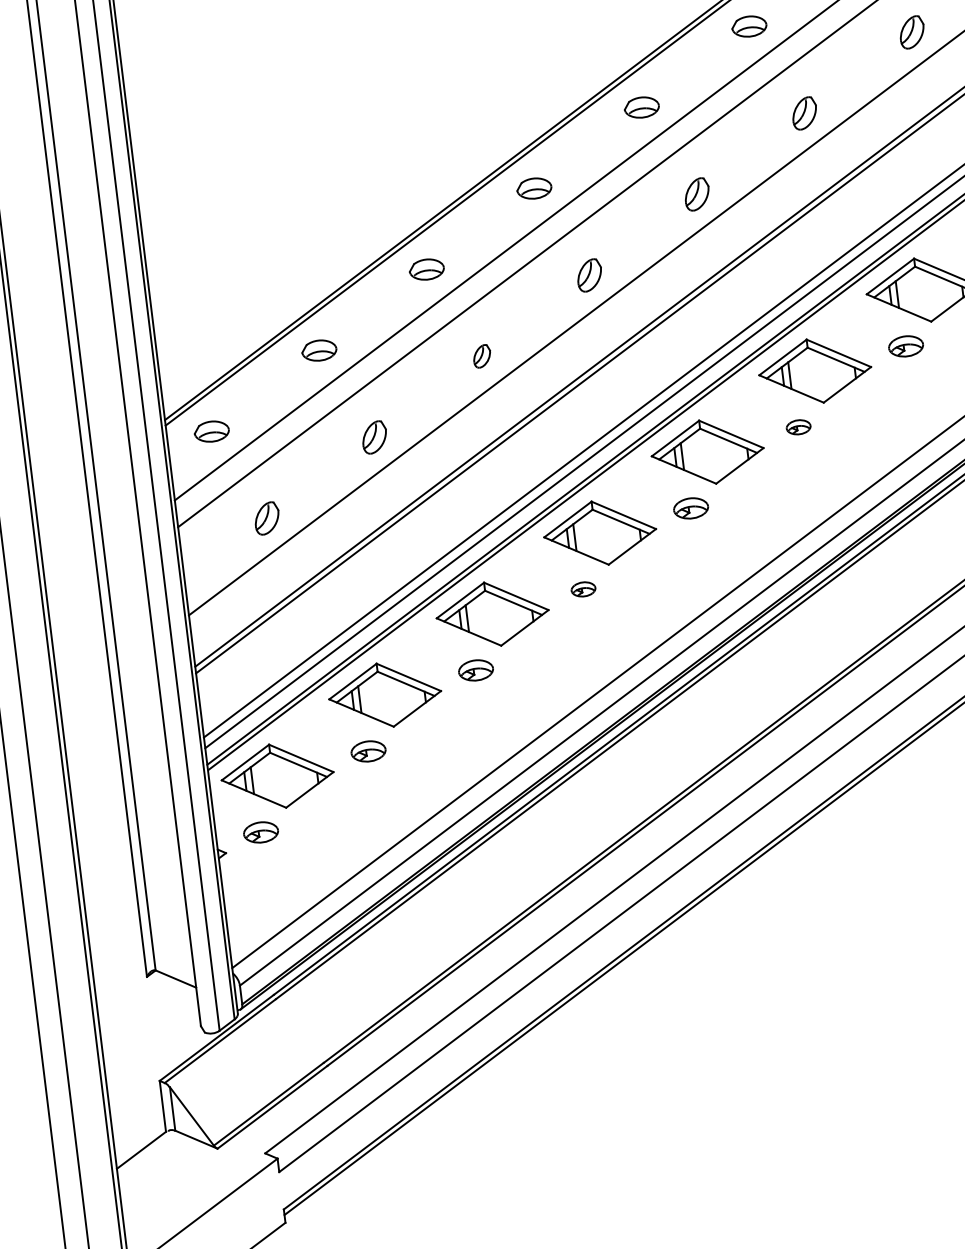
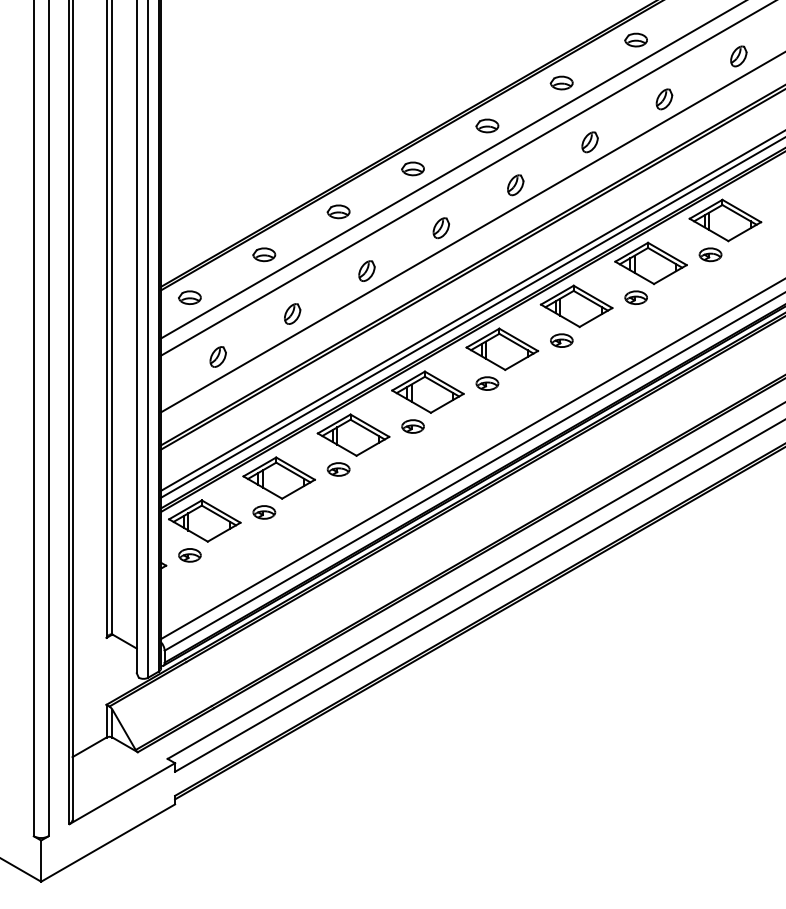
part: (481, 355) -> (366, 270), size x1.43
part: (798, 427) -> (561, 340), size x1.43
part: (582, 589) -> (412, 426), size x1.43

